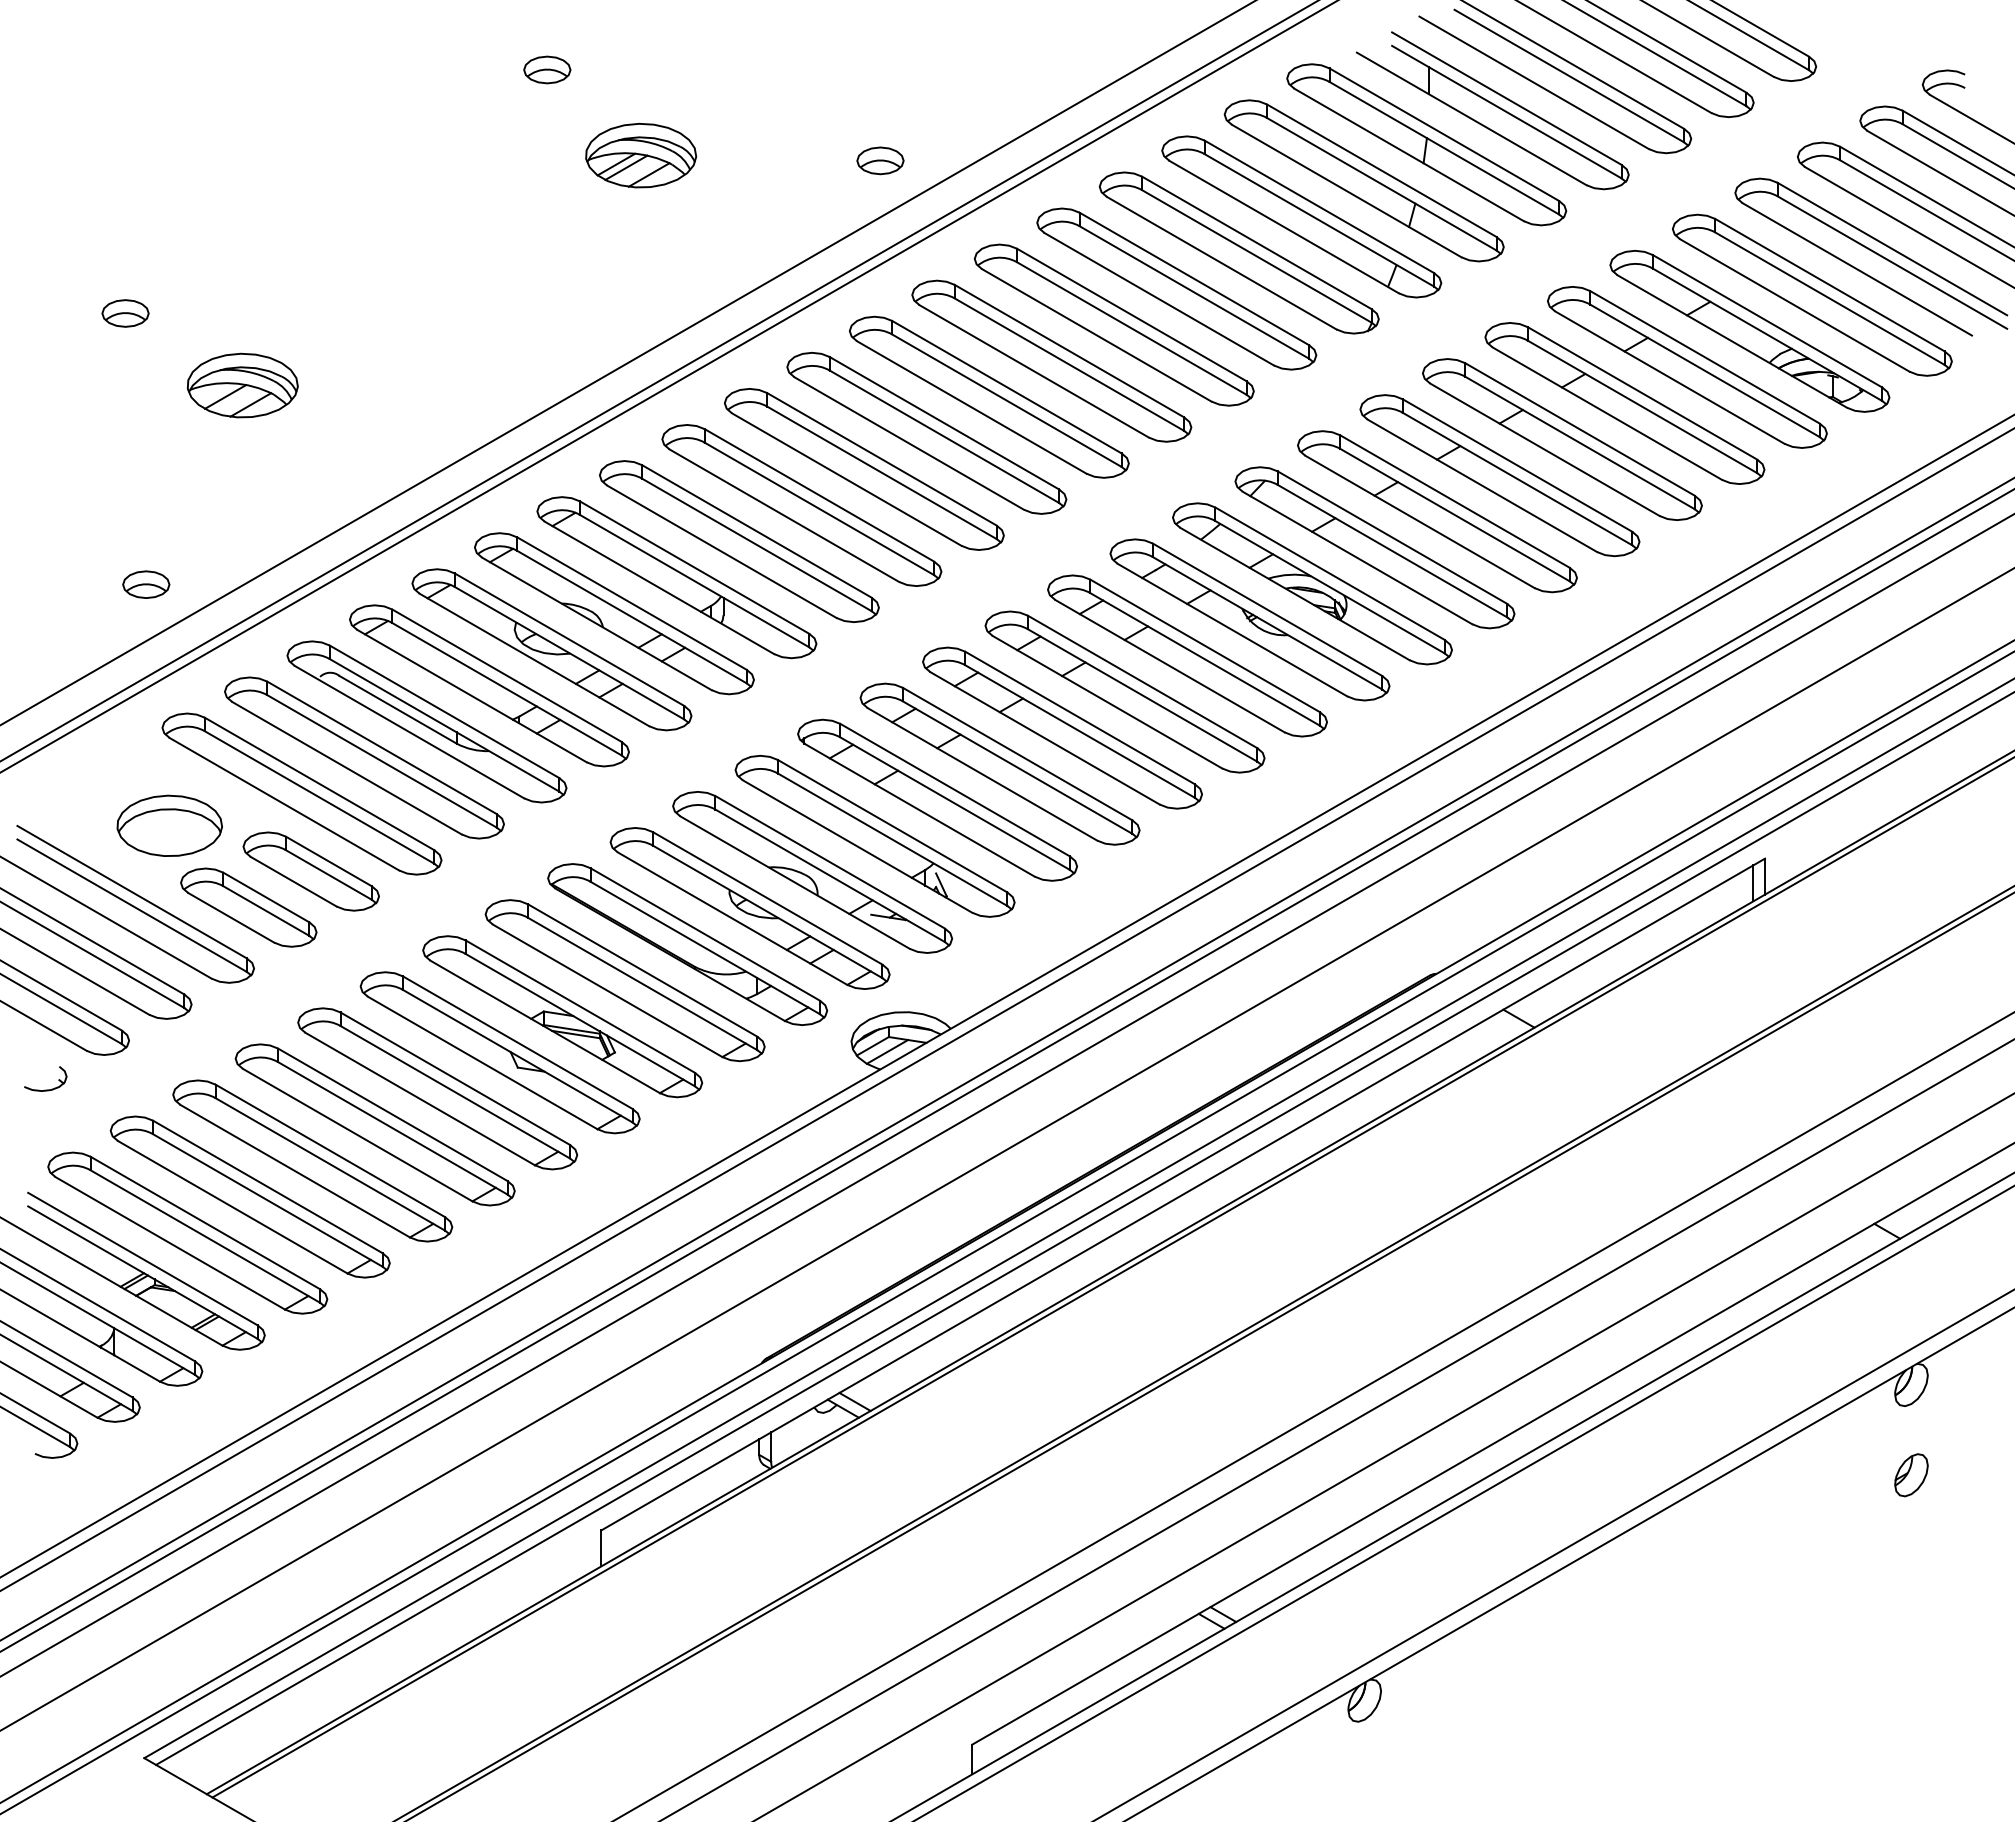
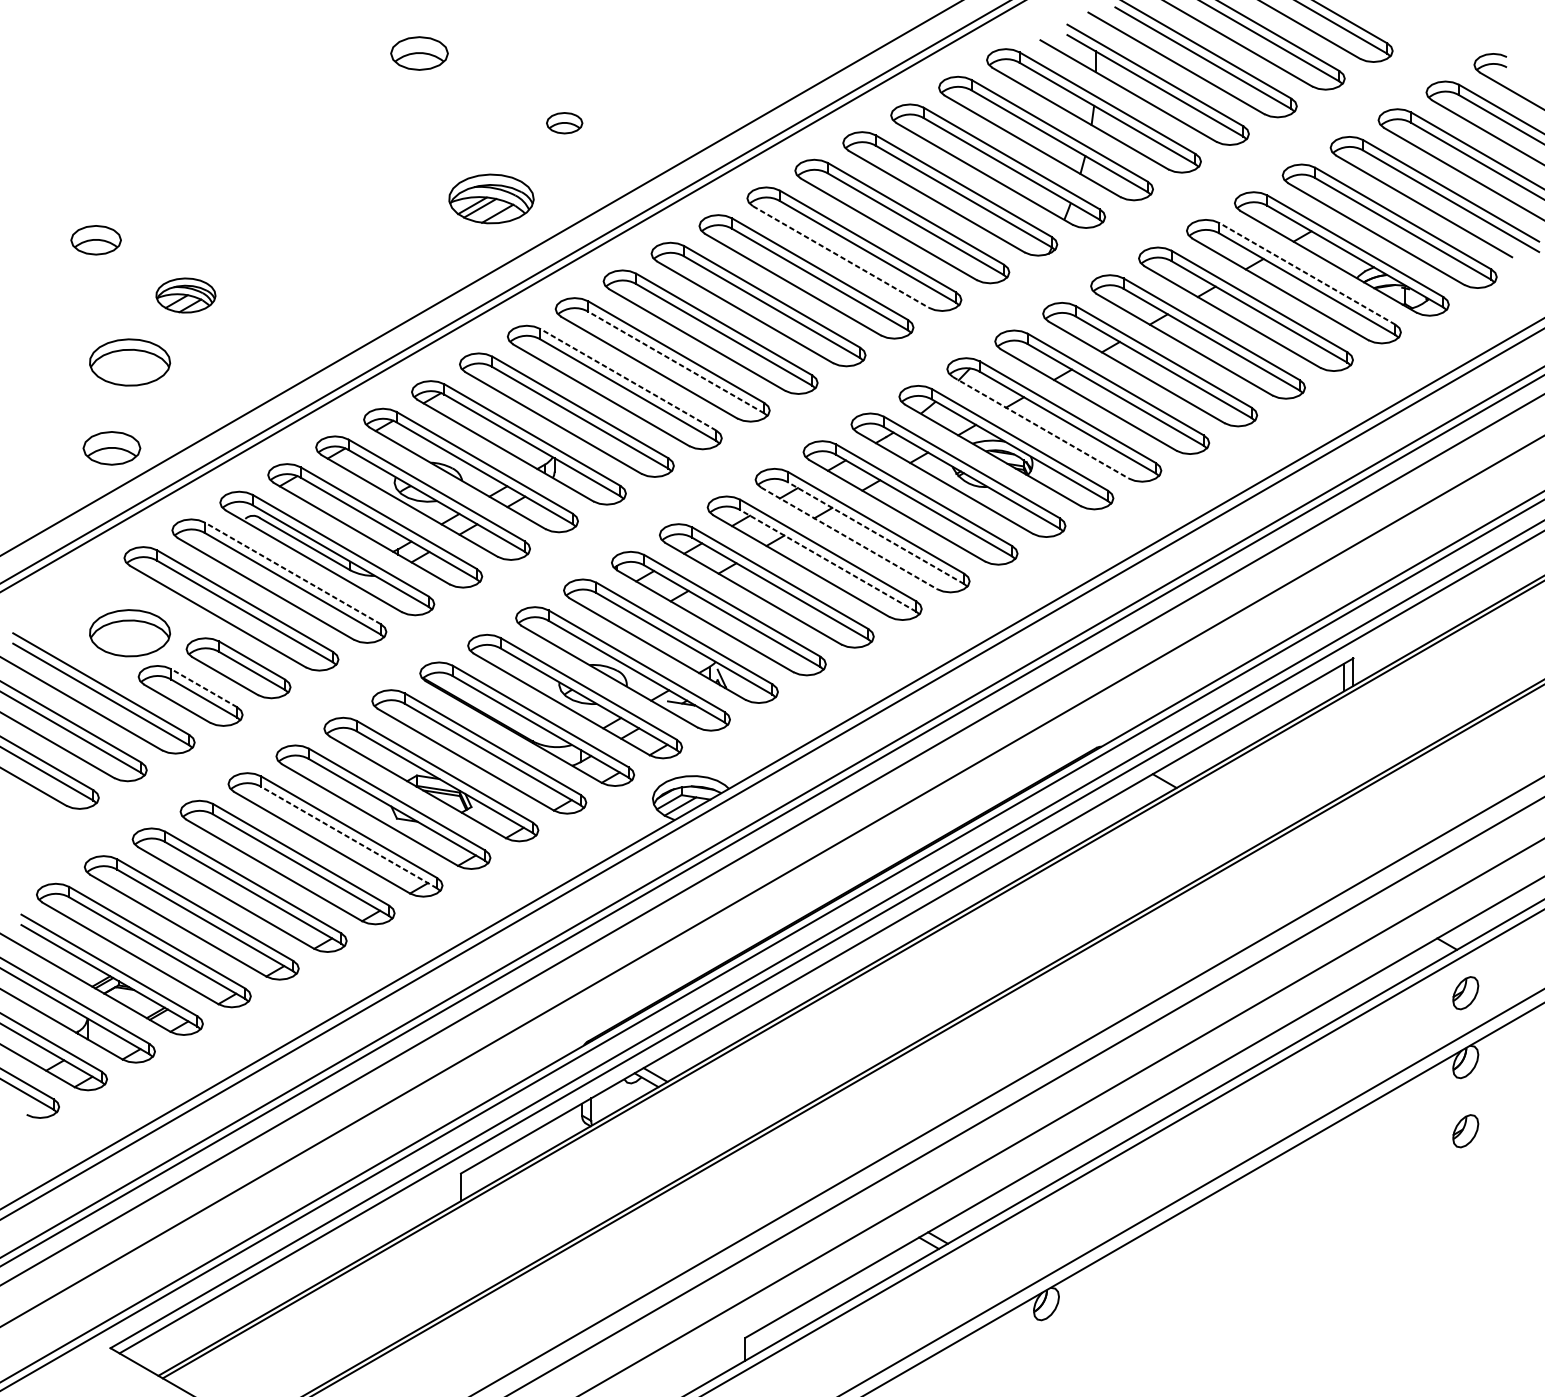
part: (547, 69) -> (419, 53), size x1.6
part: (641, 155) -> (491, 198), moved
part: (880, 160) -> (564, 122), moved
part: (125, 313) -> (96, 240), size x1.4
line: (1097, 335) -> (841, 257), solid -> dashed
line: (1704, 357) -> (1307, 274), solid -> dashed
part: (242, 385) -> (185, 295), size x0.7
part: (169, 472) -> (129, 362), added
line: (881, 472) -> (675, 362), solid -> dashed
line: (819, 495) -> (628, 379), solid -> dashed
line: (1357, 558) -> (1040, 428), solid -> dashed
part: (146, 584) -> (112, 448), size x1.6
line: (1142, 695) -> (876, 533), solid -> dashed
line: (1107, 702) -> (849, 538), solid -> dashed
line: (1079, 731) -> (827, 560), solid -> dashed
line: (381, 747) -> (292, 573), solid -> dashed
line: (266, 897) -> (204, 688), solid -> dashed
part: (45, 1089) -> (34, 835), removed
line: (454, 1092) -> (348, 837), solid -> dashed
part: (1911, 1295) -> (1465, 993), added

